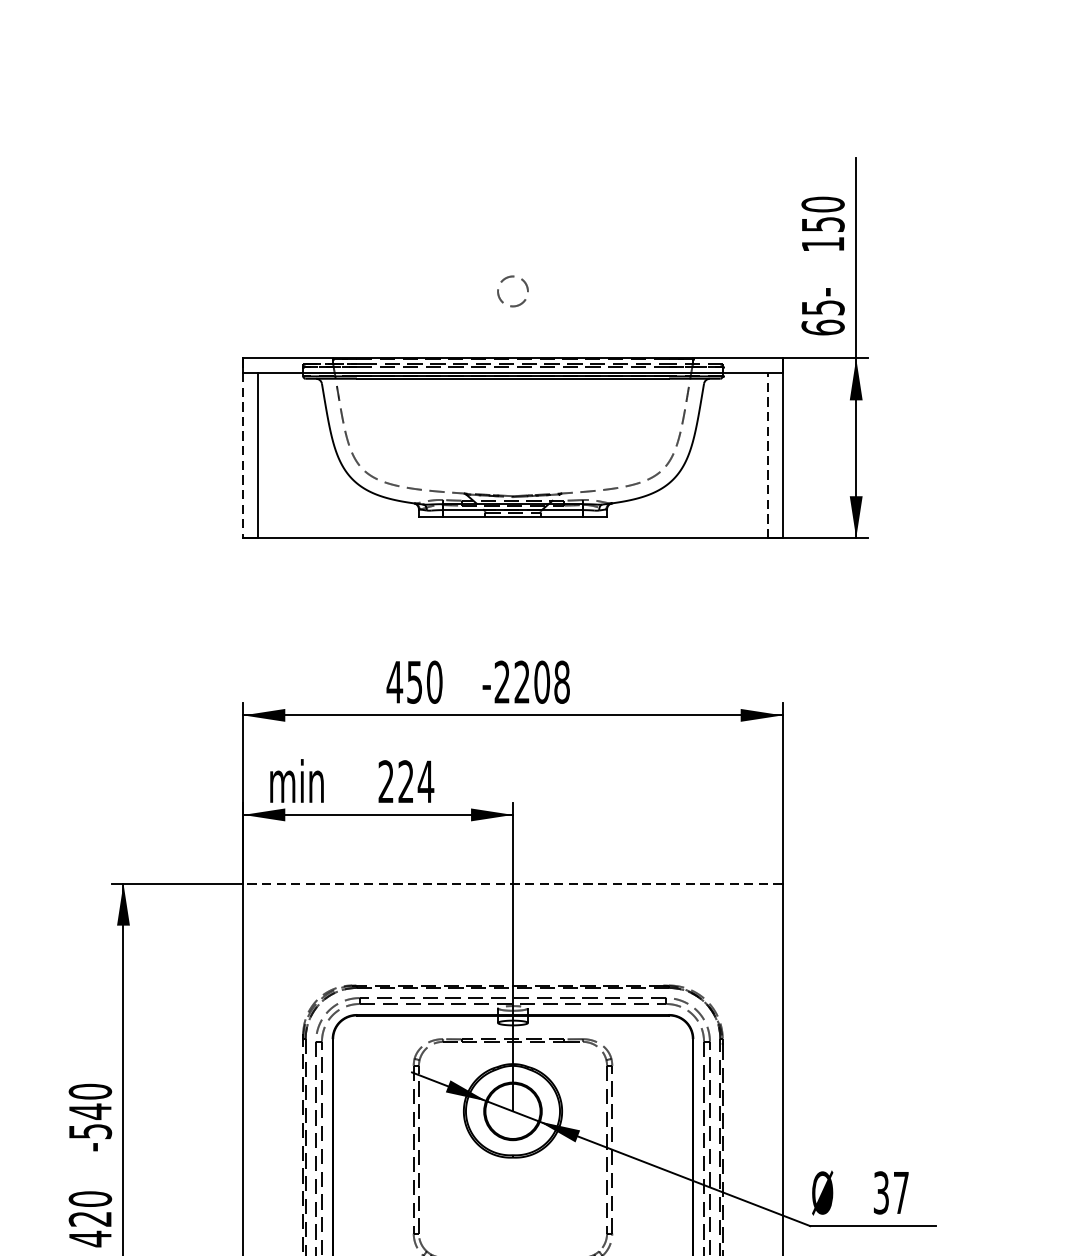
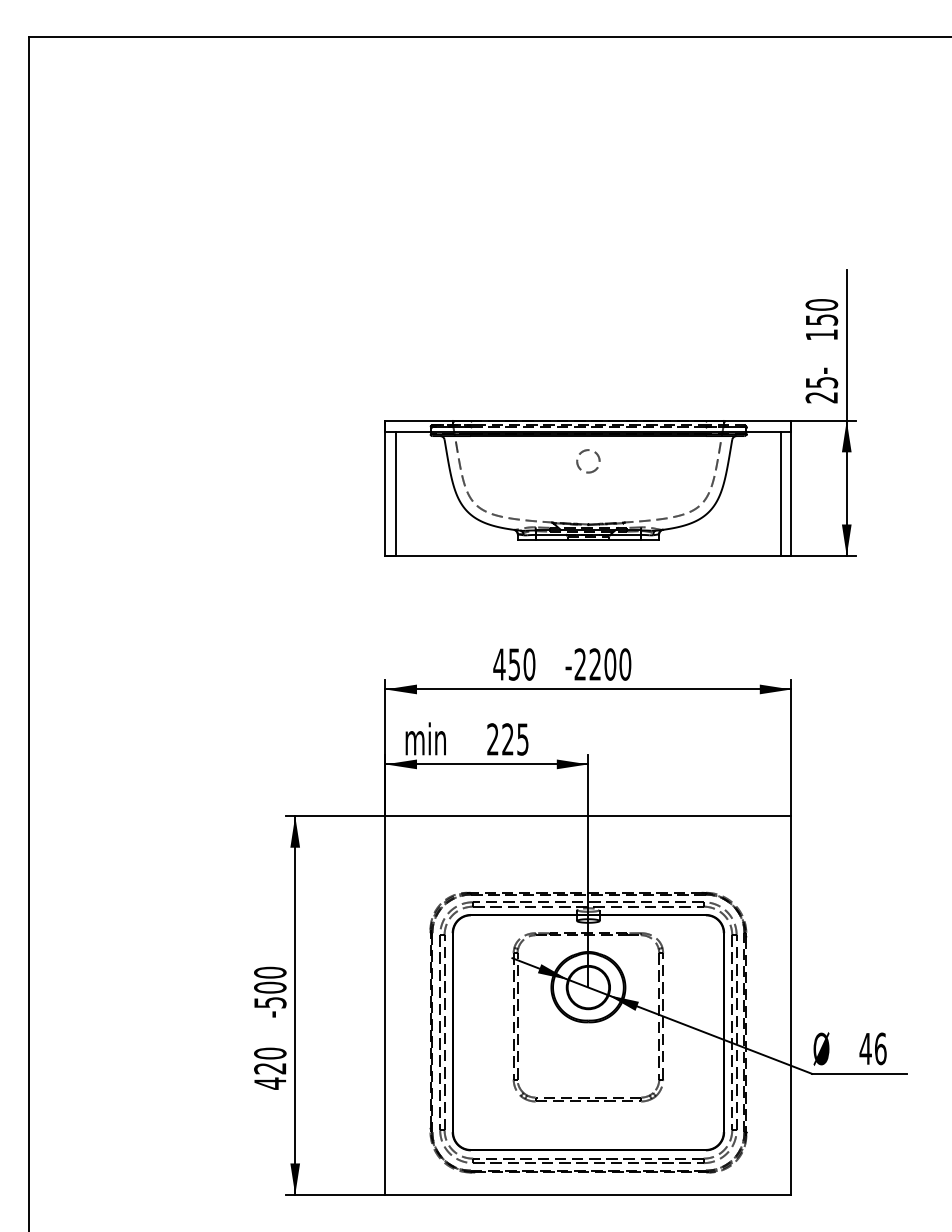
part: (518, 303) -> (592, 470), moved
text: (822, 327) -> (821, 397), 65- -> 25-
line: (243, 448) -> (385, 488), dashed -> solid
line: (768, 455) -> (780, 493), dashed -> solid
text: (562, 682) -> (625, 664), -2208 -> -2200
text: (425, 781) -> (522, 739), 224 -> 225
line: (513, 884) -> (588, 816), dashed -> solid
text: (90, 1111) -> (270, 987), -540 -> -500
text: (890, 1192) -> (872, 1048), 37 -> 46

